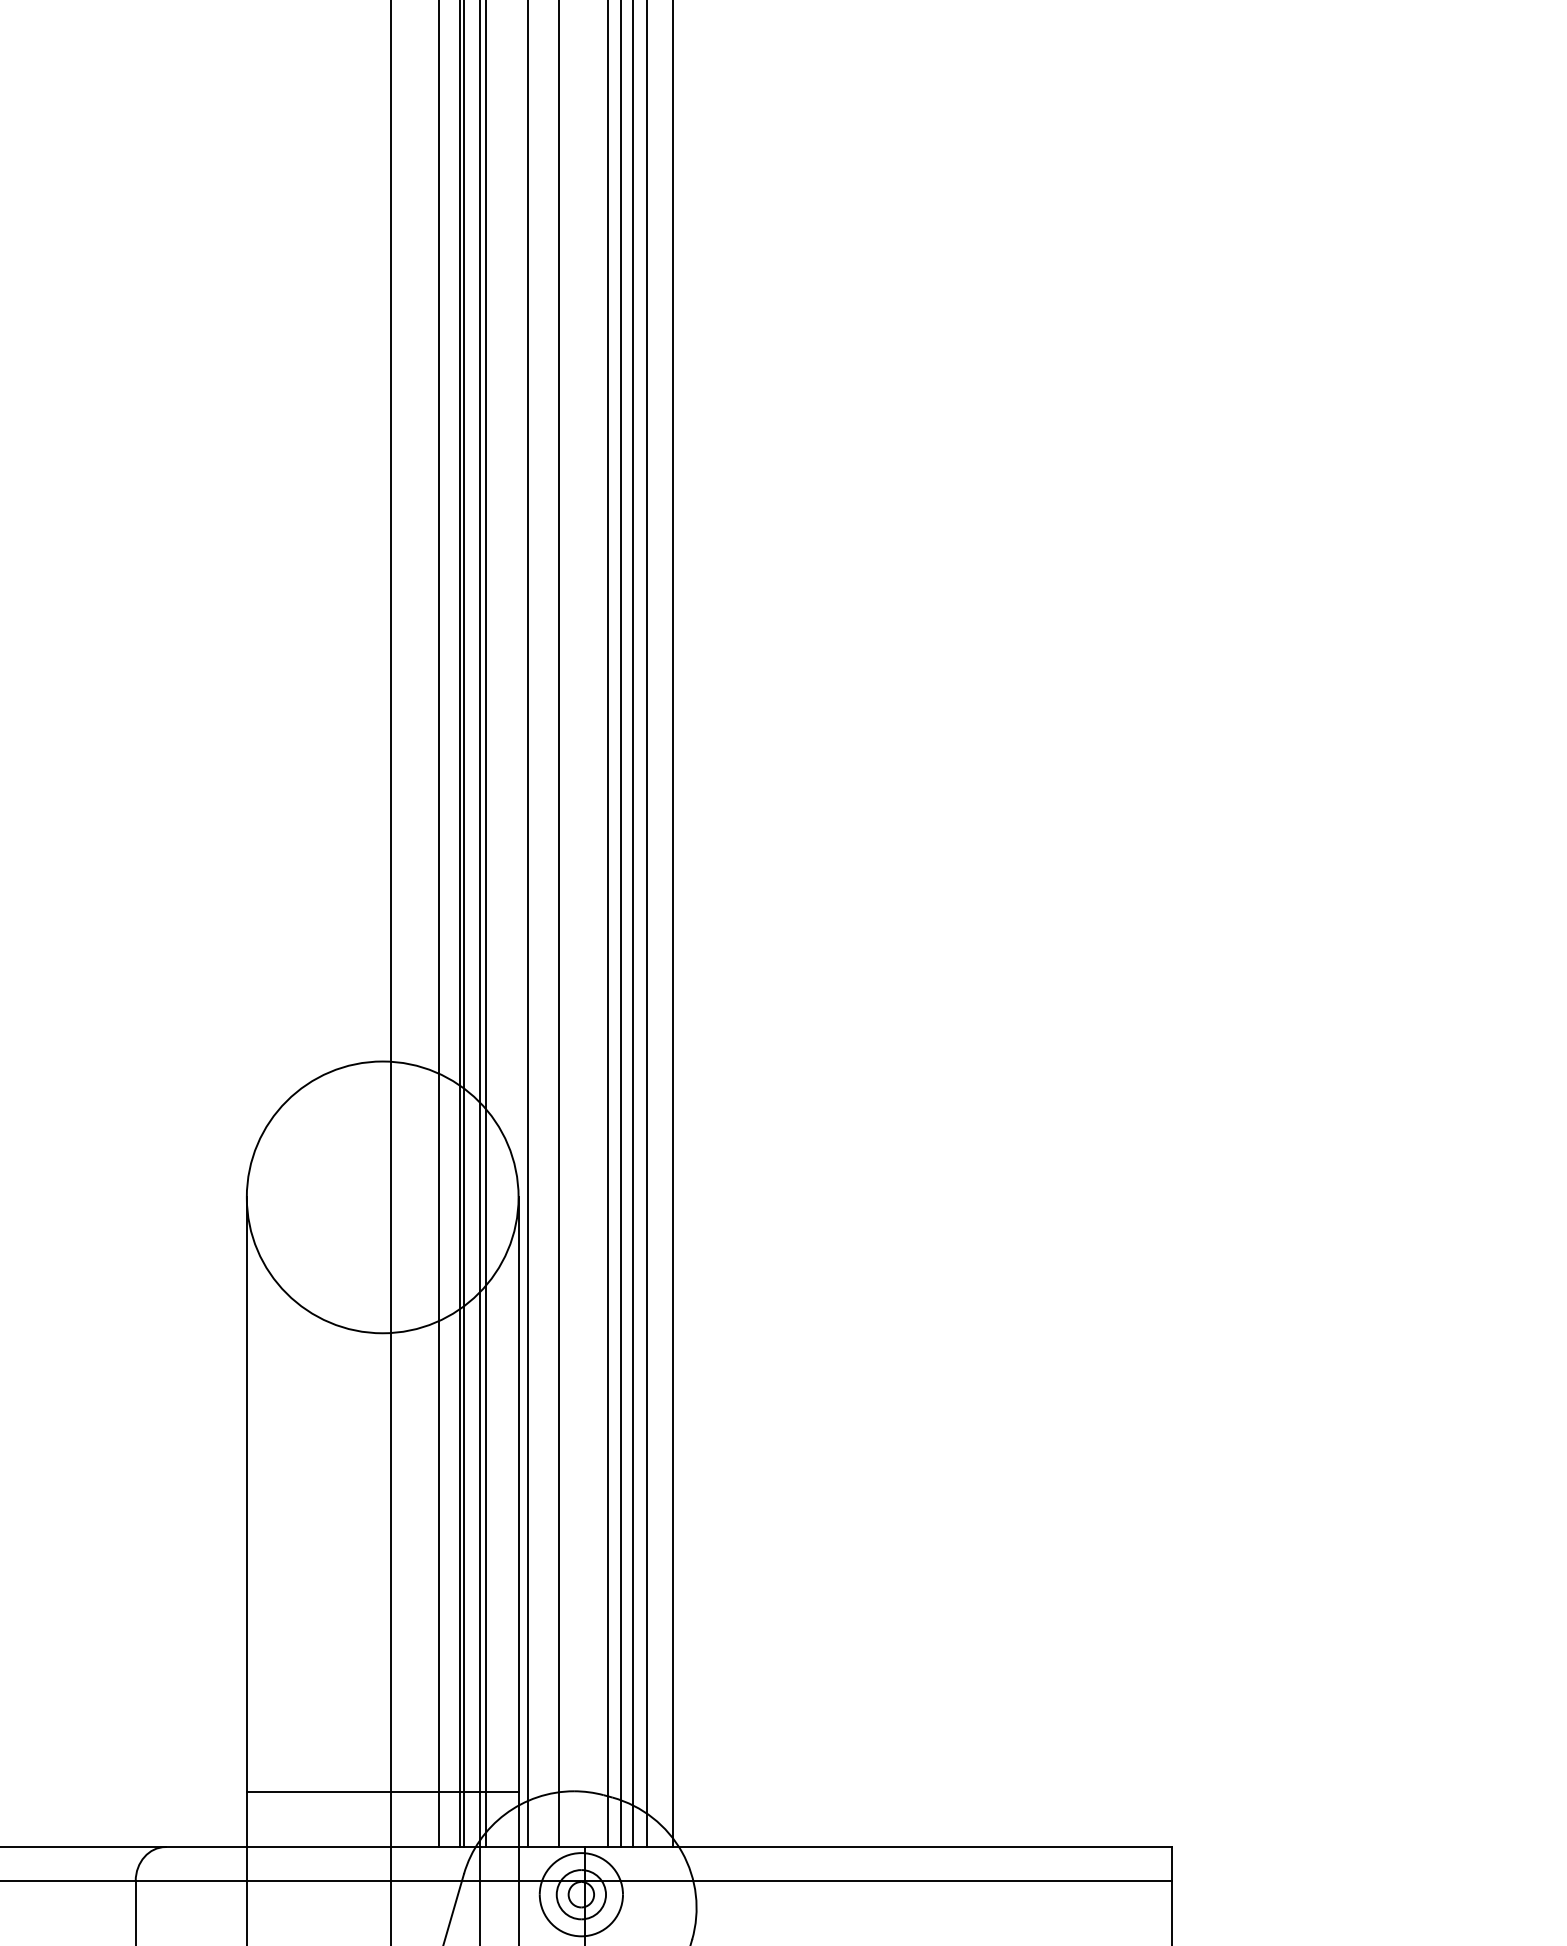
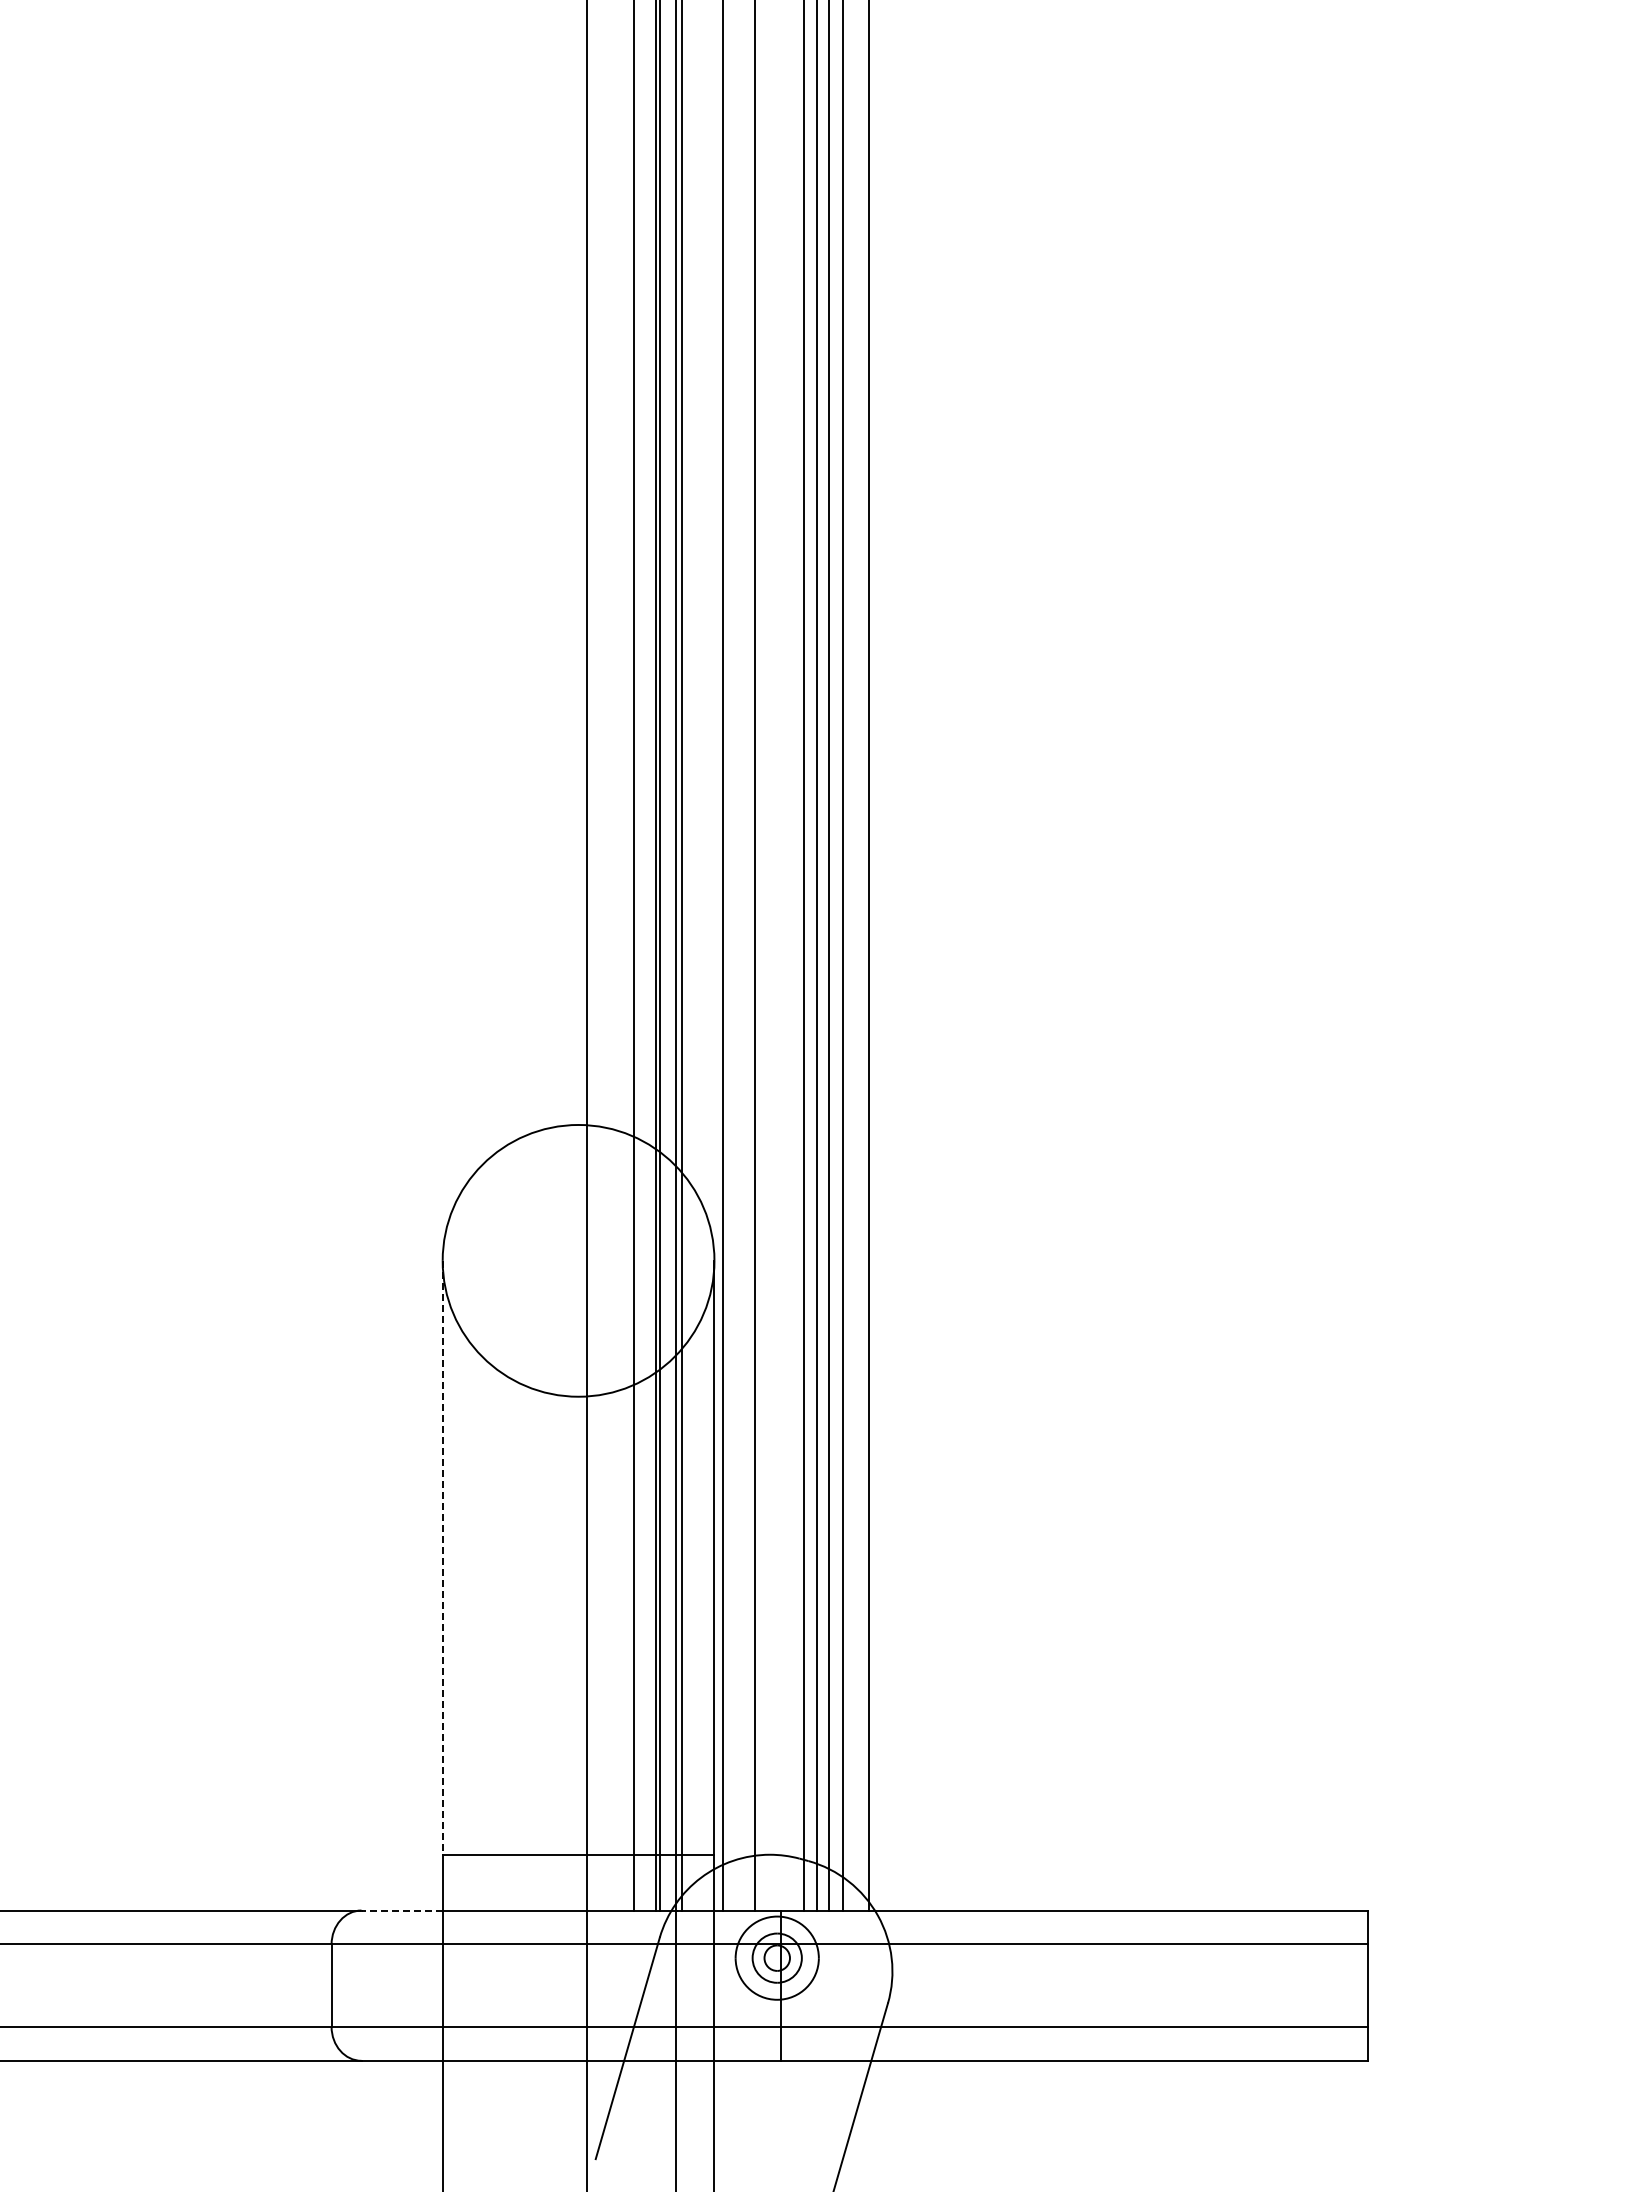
line: (246, 1495) -> (442, 1558), solid -> dashed
line: (206, 1847) -> (402, 1910), solid -> dashed

